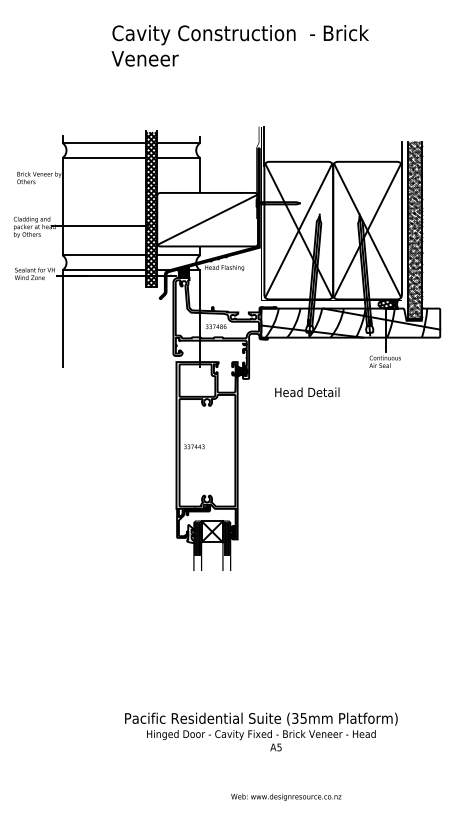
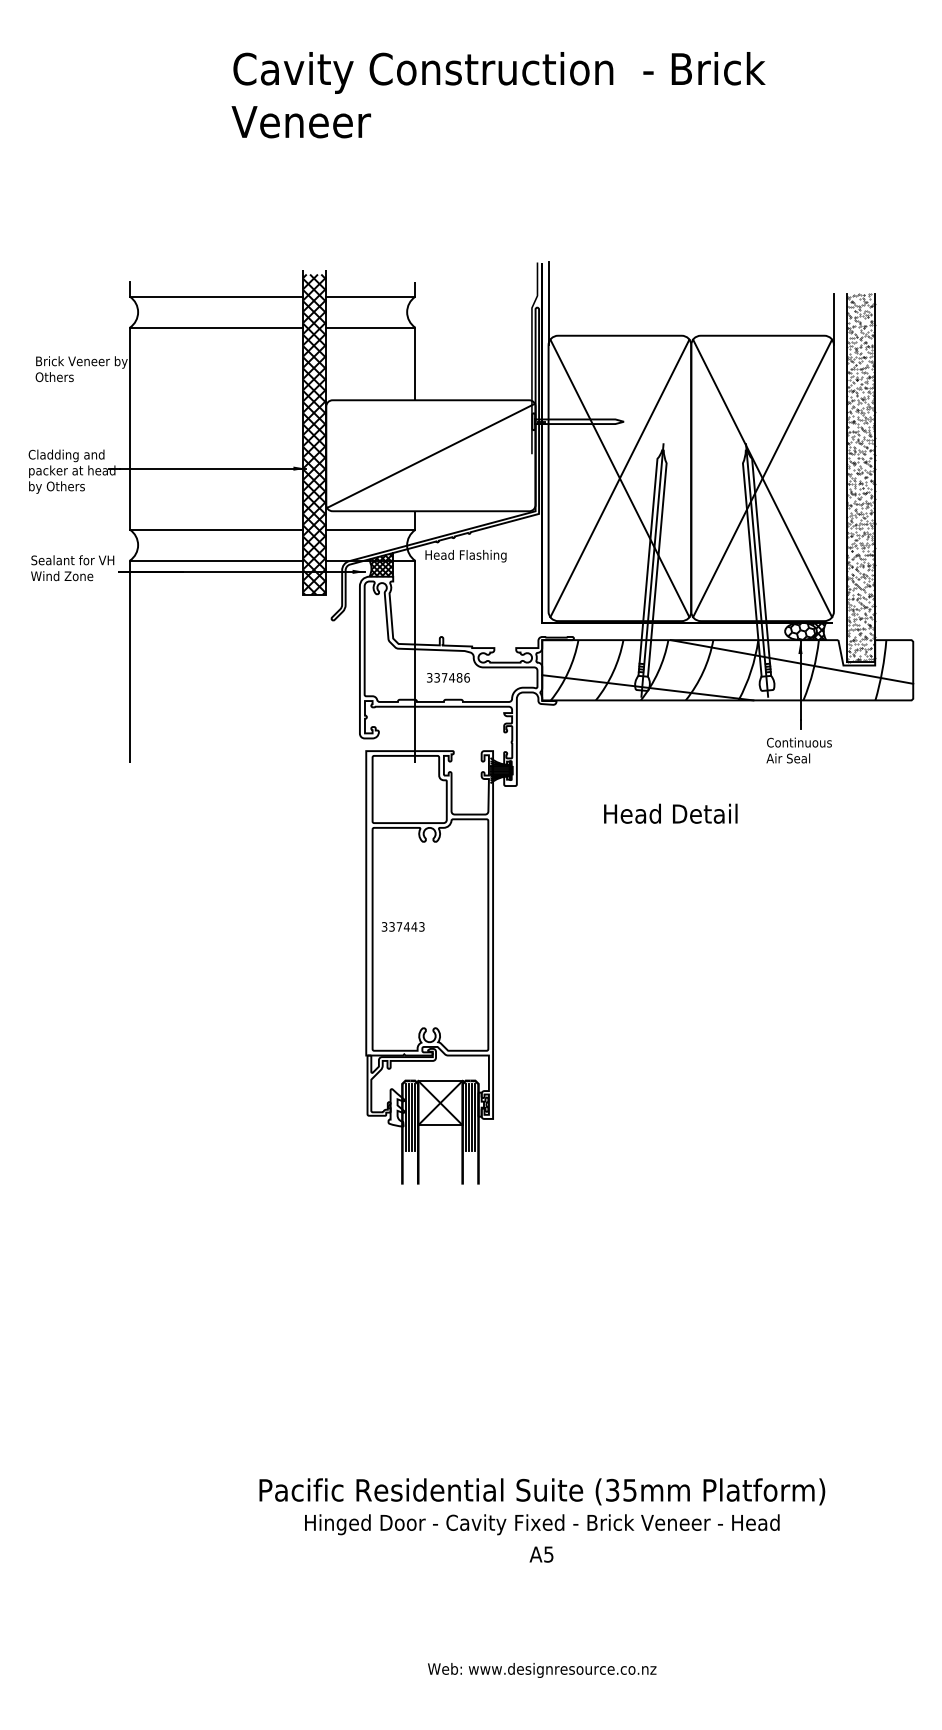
text: (307, 392) -> (671, 814), moved
text: (275, 747) -> (540, 1554), moved
text: (286, 796) -> (542, 1668), moved

